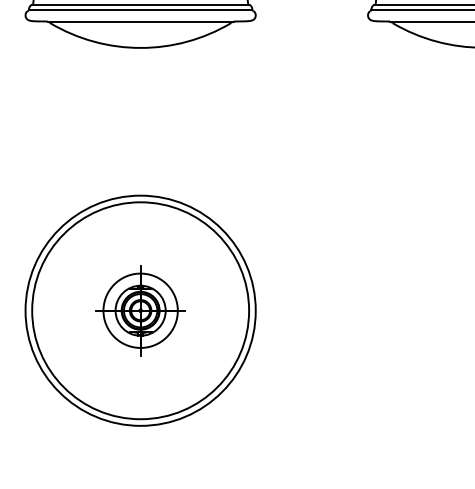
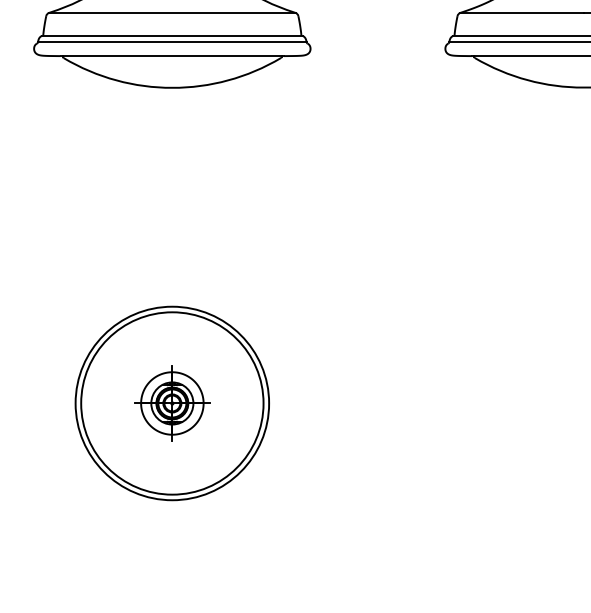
part: (140, 310) -> (172, 403), size x0.7

